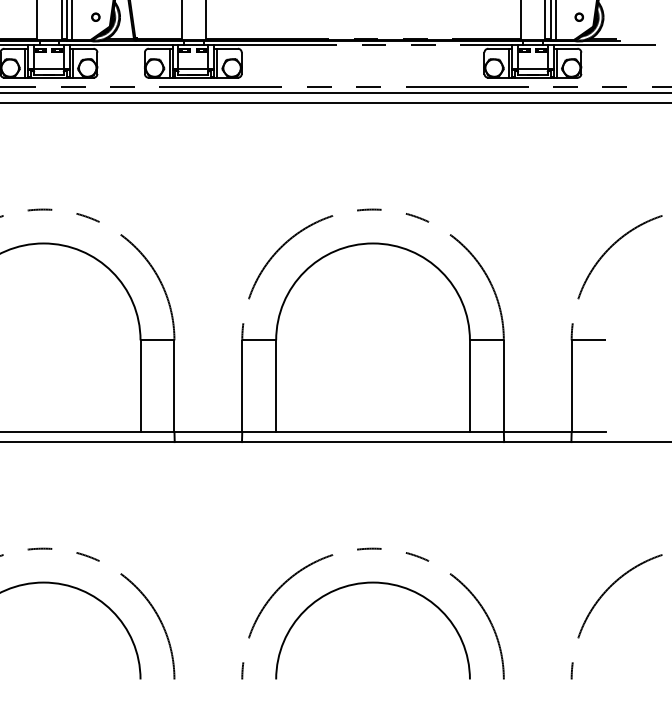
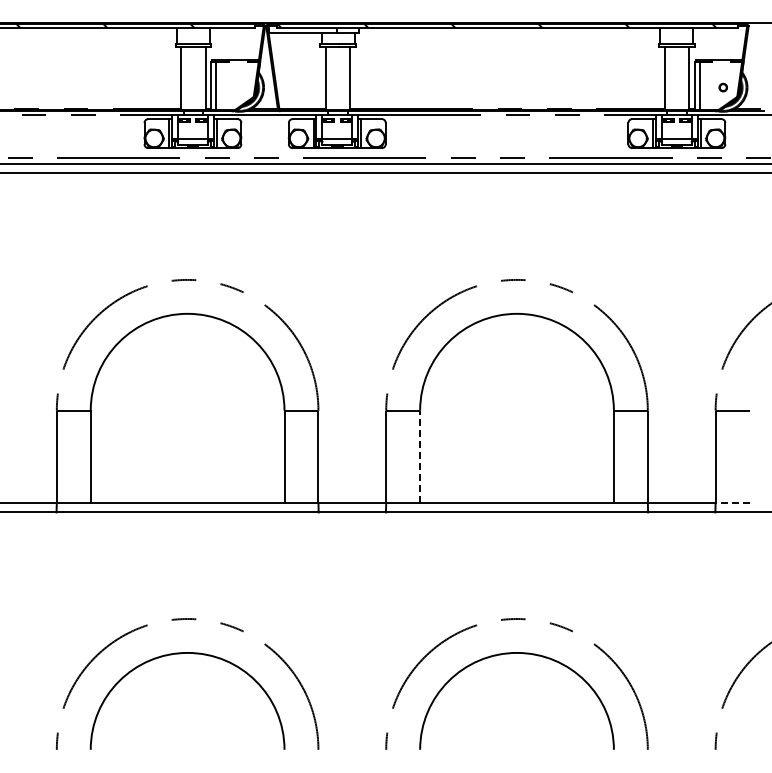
part: (95, 17) -> (239, 87), removed
line: (276, 386) -> (420, 456), solid -> dashed
line: (588, 432) -> (732, 502), solid -> dashed

